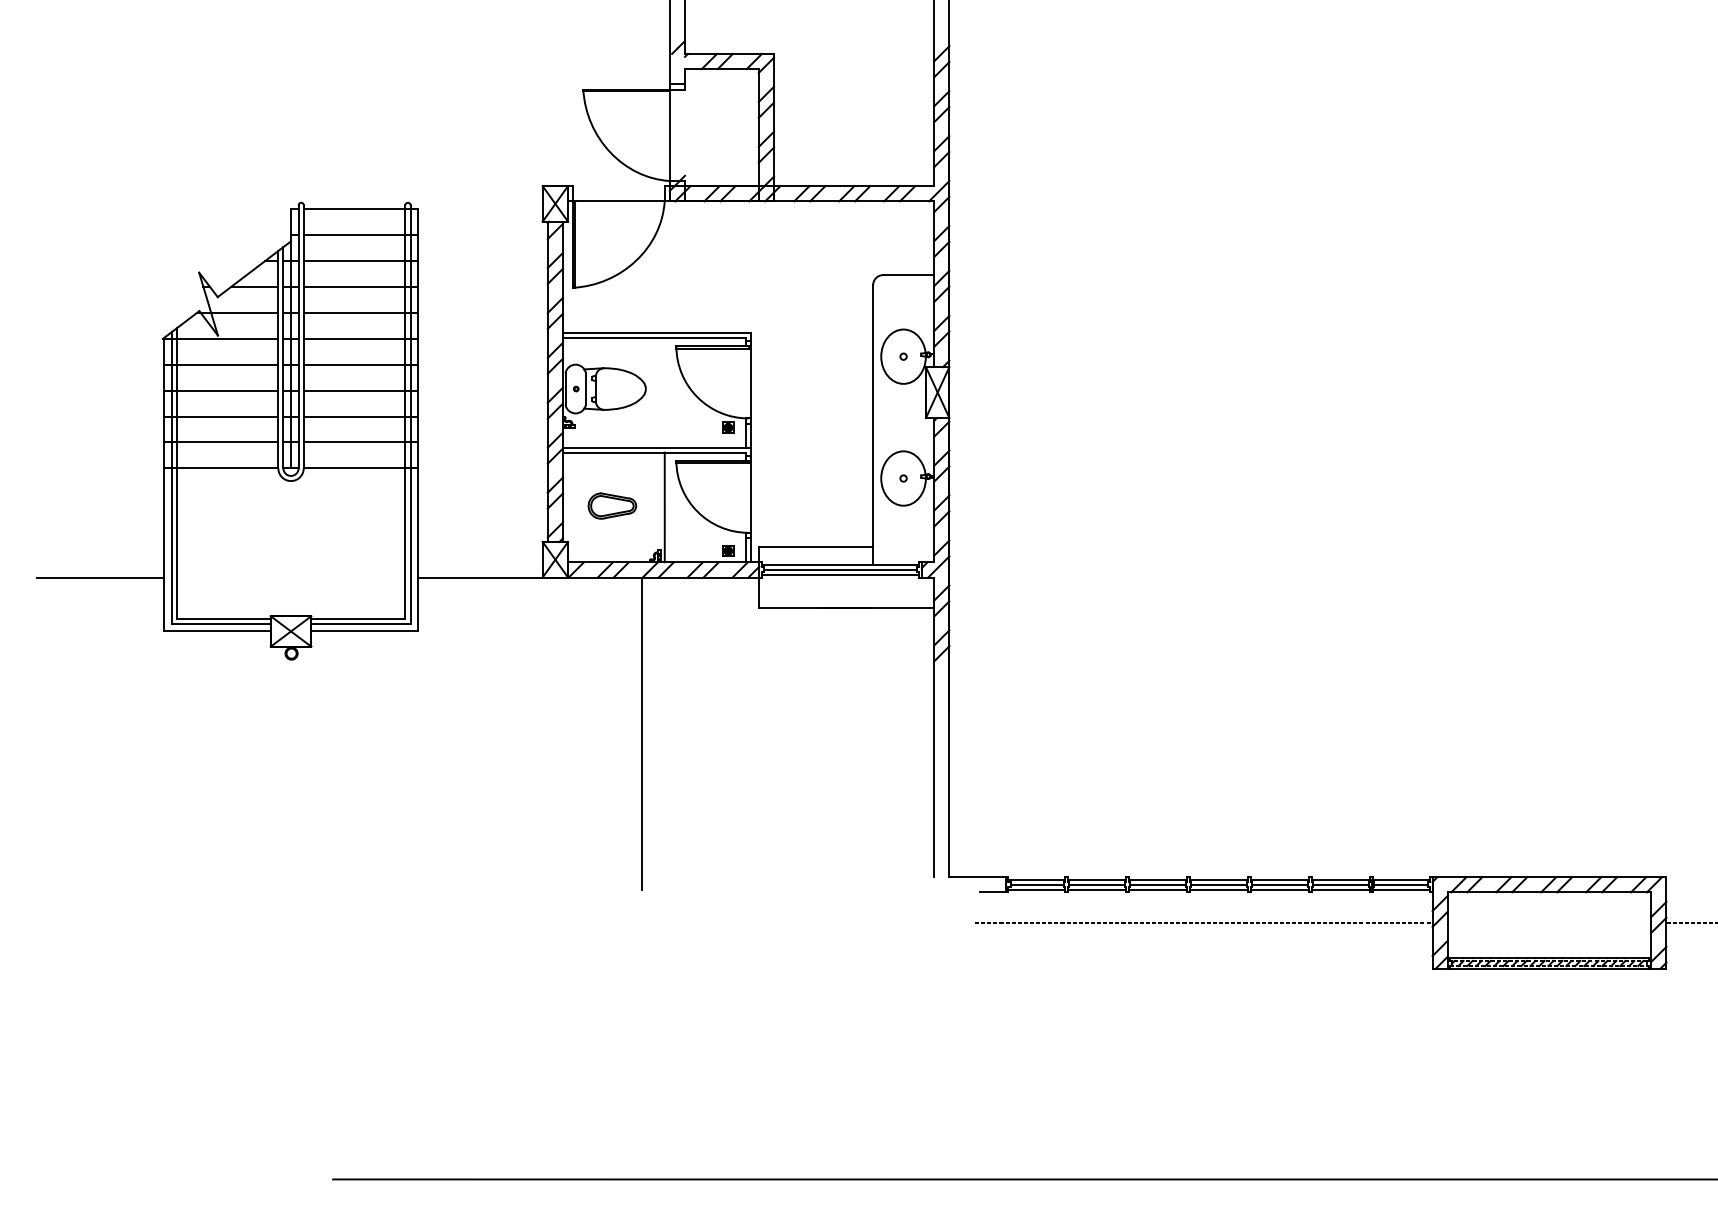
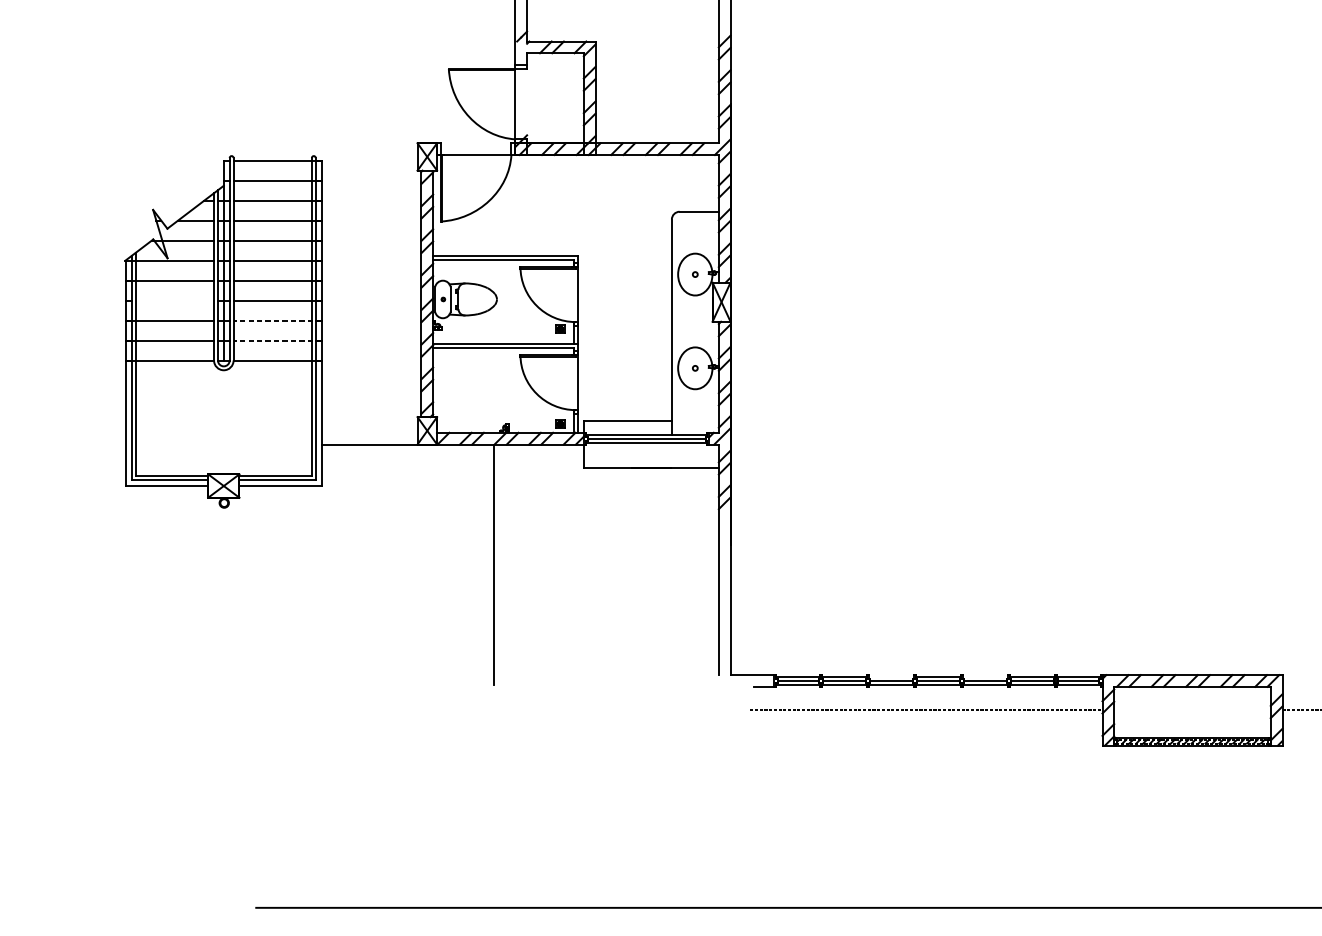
line: (220, 390) -> (169, 300), removed
line: (360, 416) -> (277, 320), solid -> dashed
line: (360, 442) -> (277, 340), solid -> dashed
part: (612, 505) -> (471, 389), removed
line: (664, 507) -> (511, 390), removed
line: (99, 577) -> (76, 444), removed
line: (1157, 879) -> (890, 676), removed
line: (1279, 879) -> (984, 676), removed

